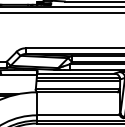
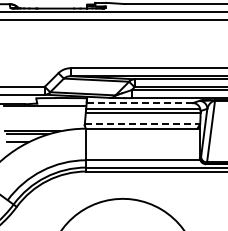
line: (75, 73) -> (139, 103), solid -> dashed
line: (77, 89) -> (142, 124), solid -> dashed

